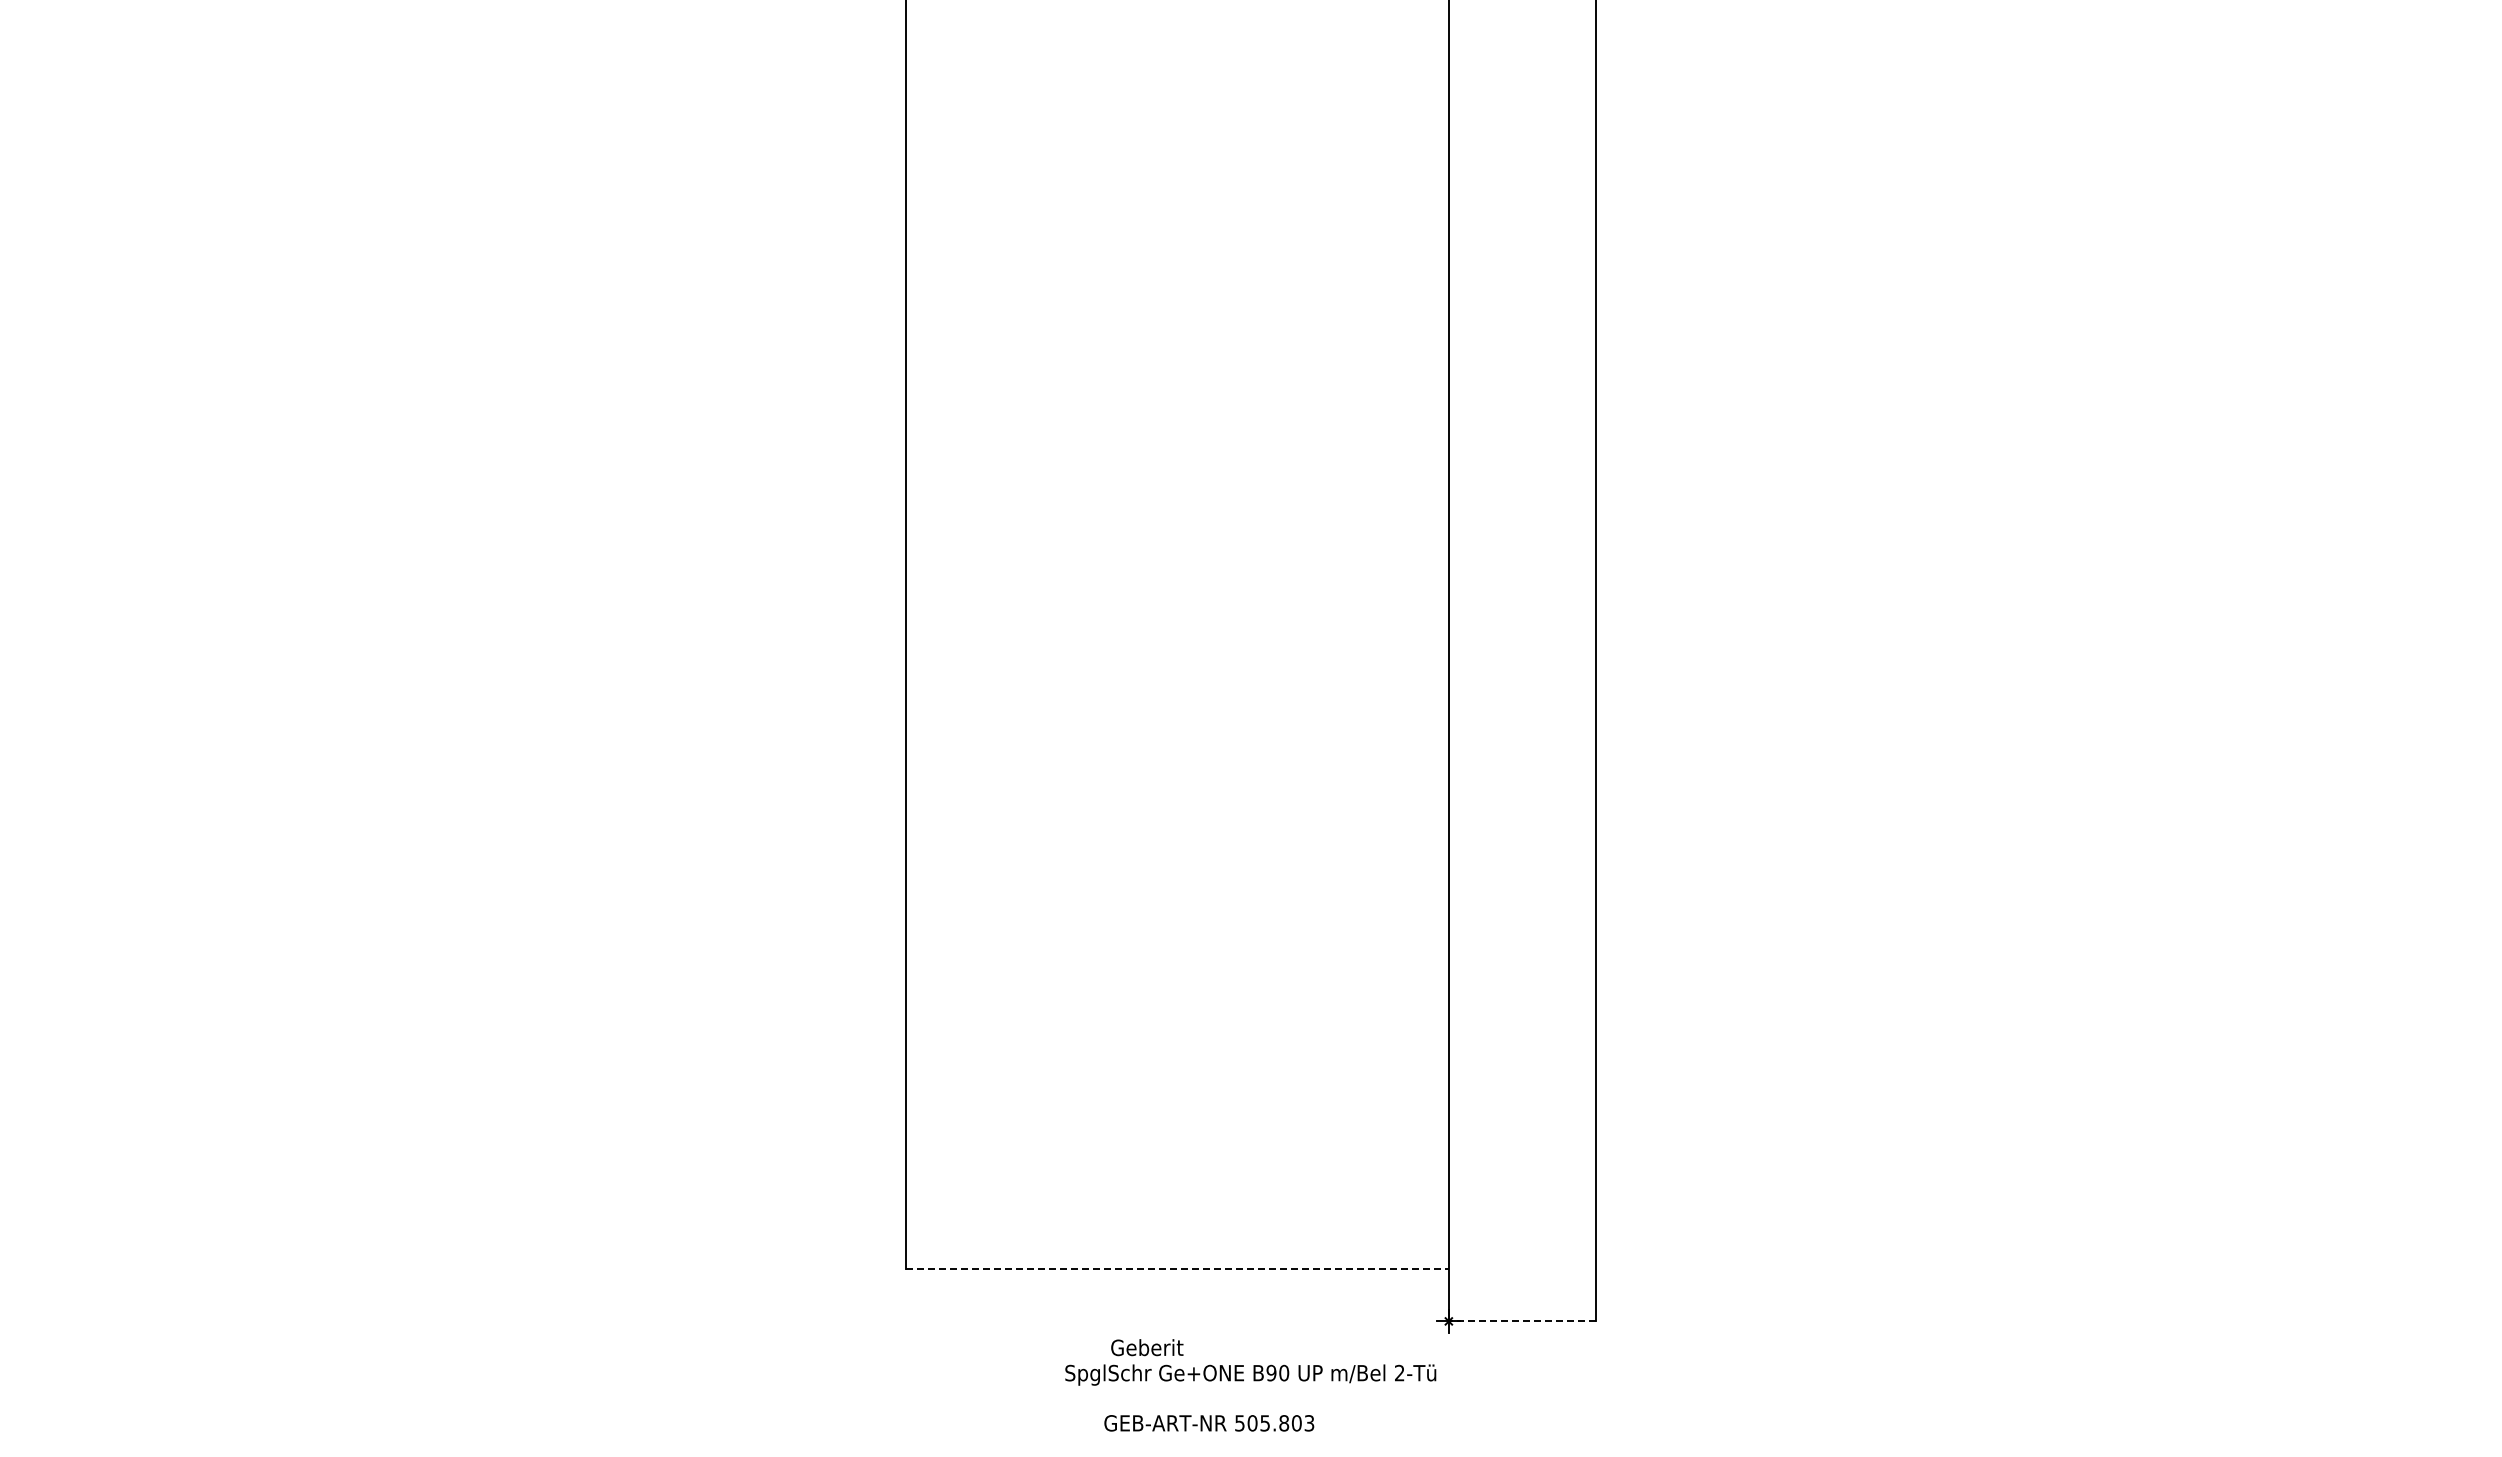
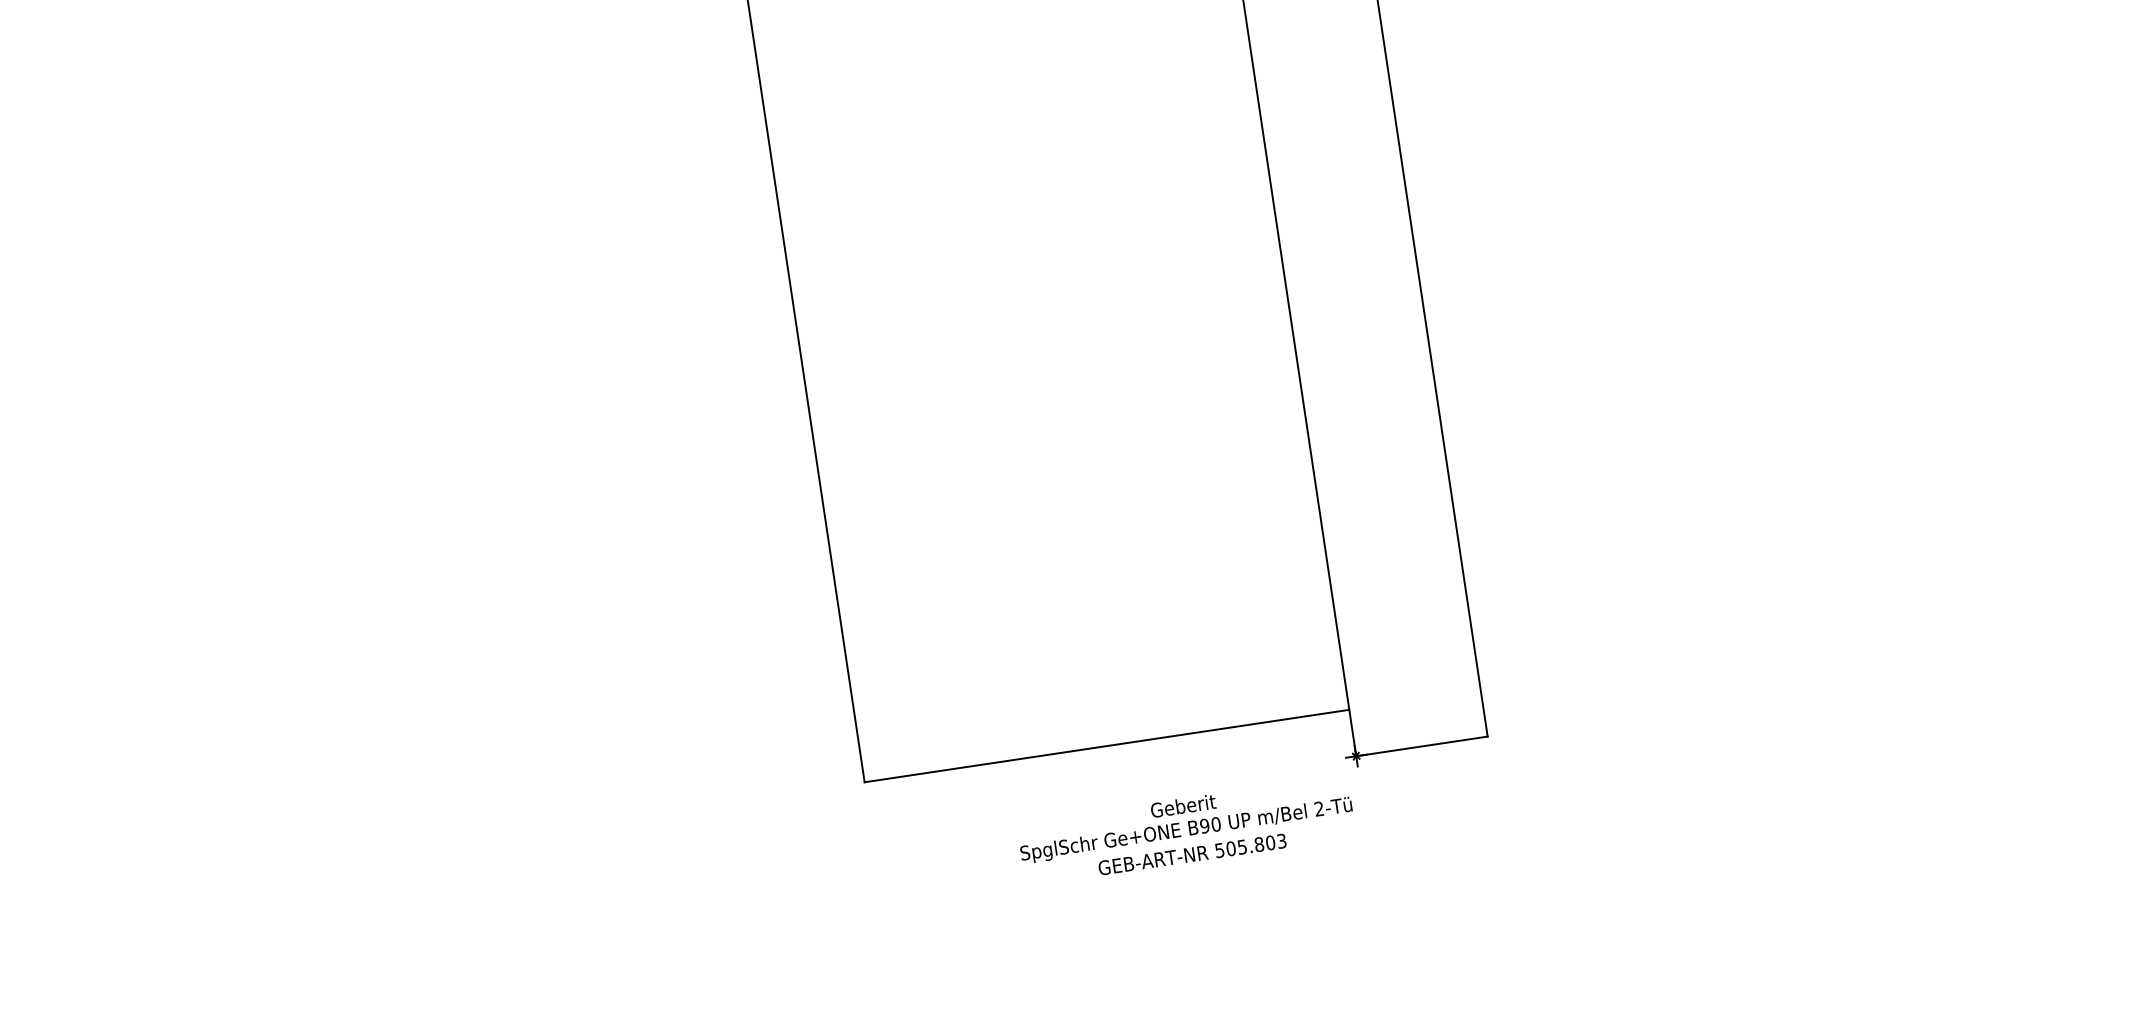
line: (1177, 1269) -> (1107, 746), dashed -> solid
line: (1522, 1321) -> (1421, 746), dashed -> solid
text: (1147, 1347) -> (1183, 805), moved
text: (1209, 1423) -> (1192, 854), moved

